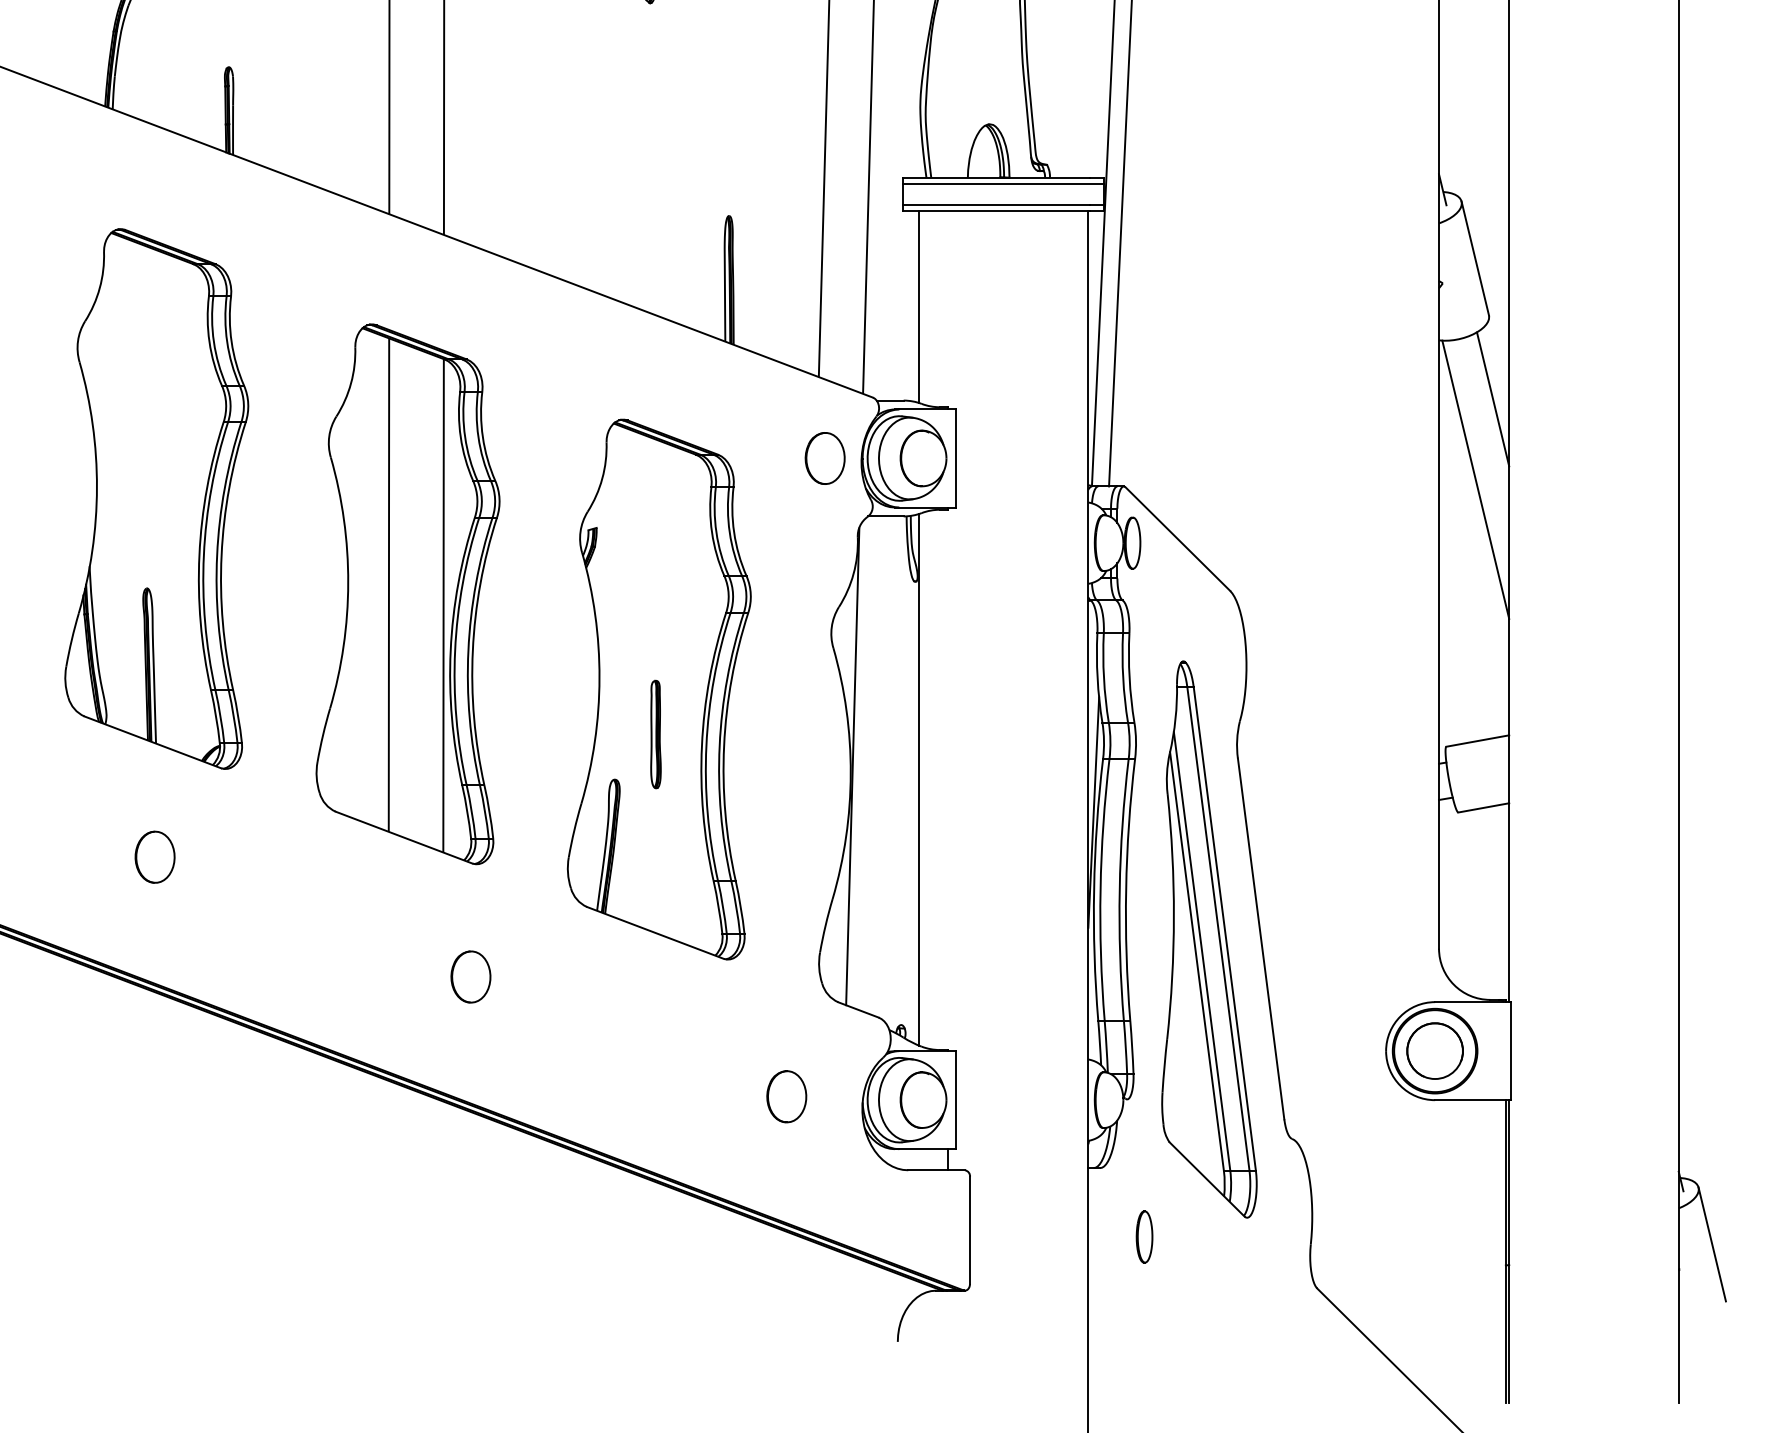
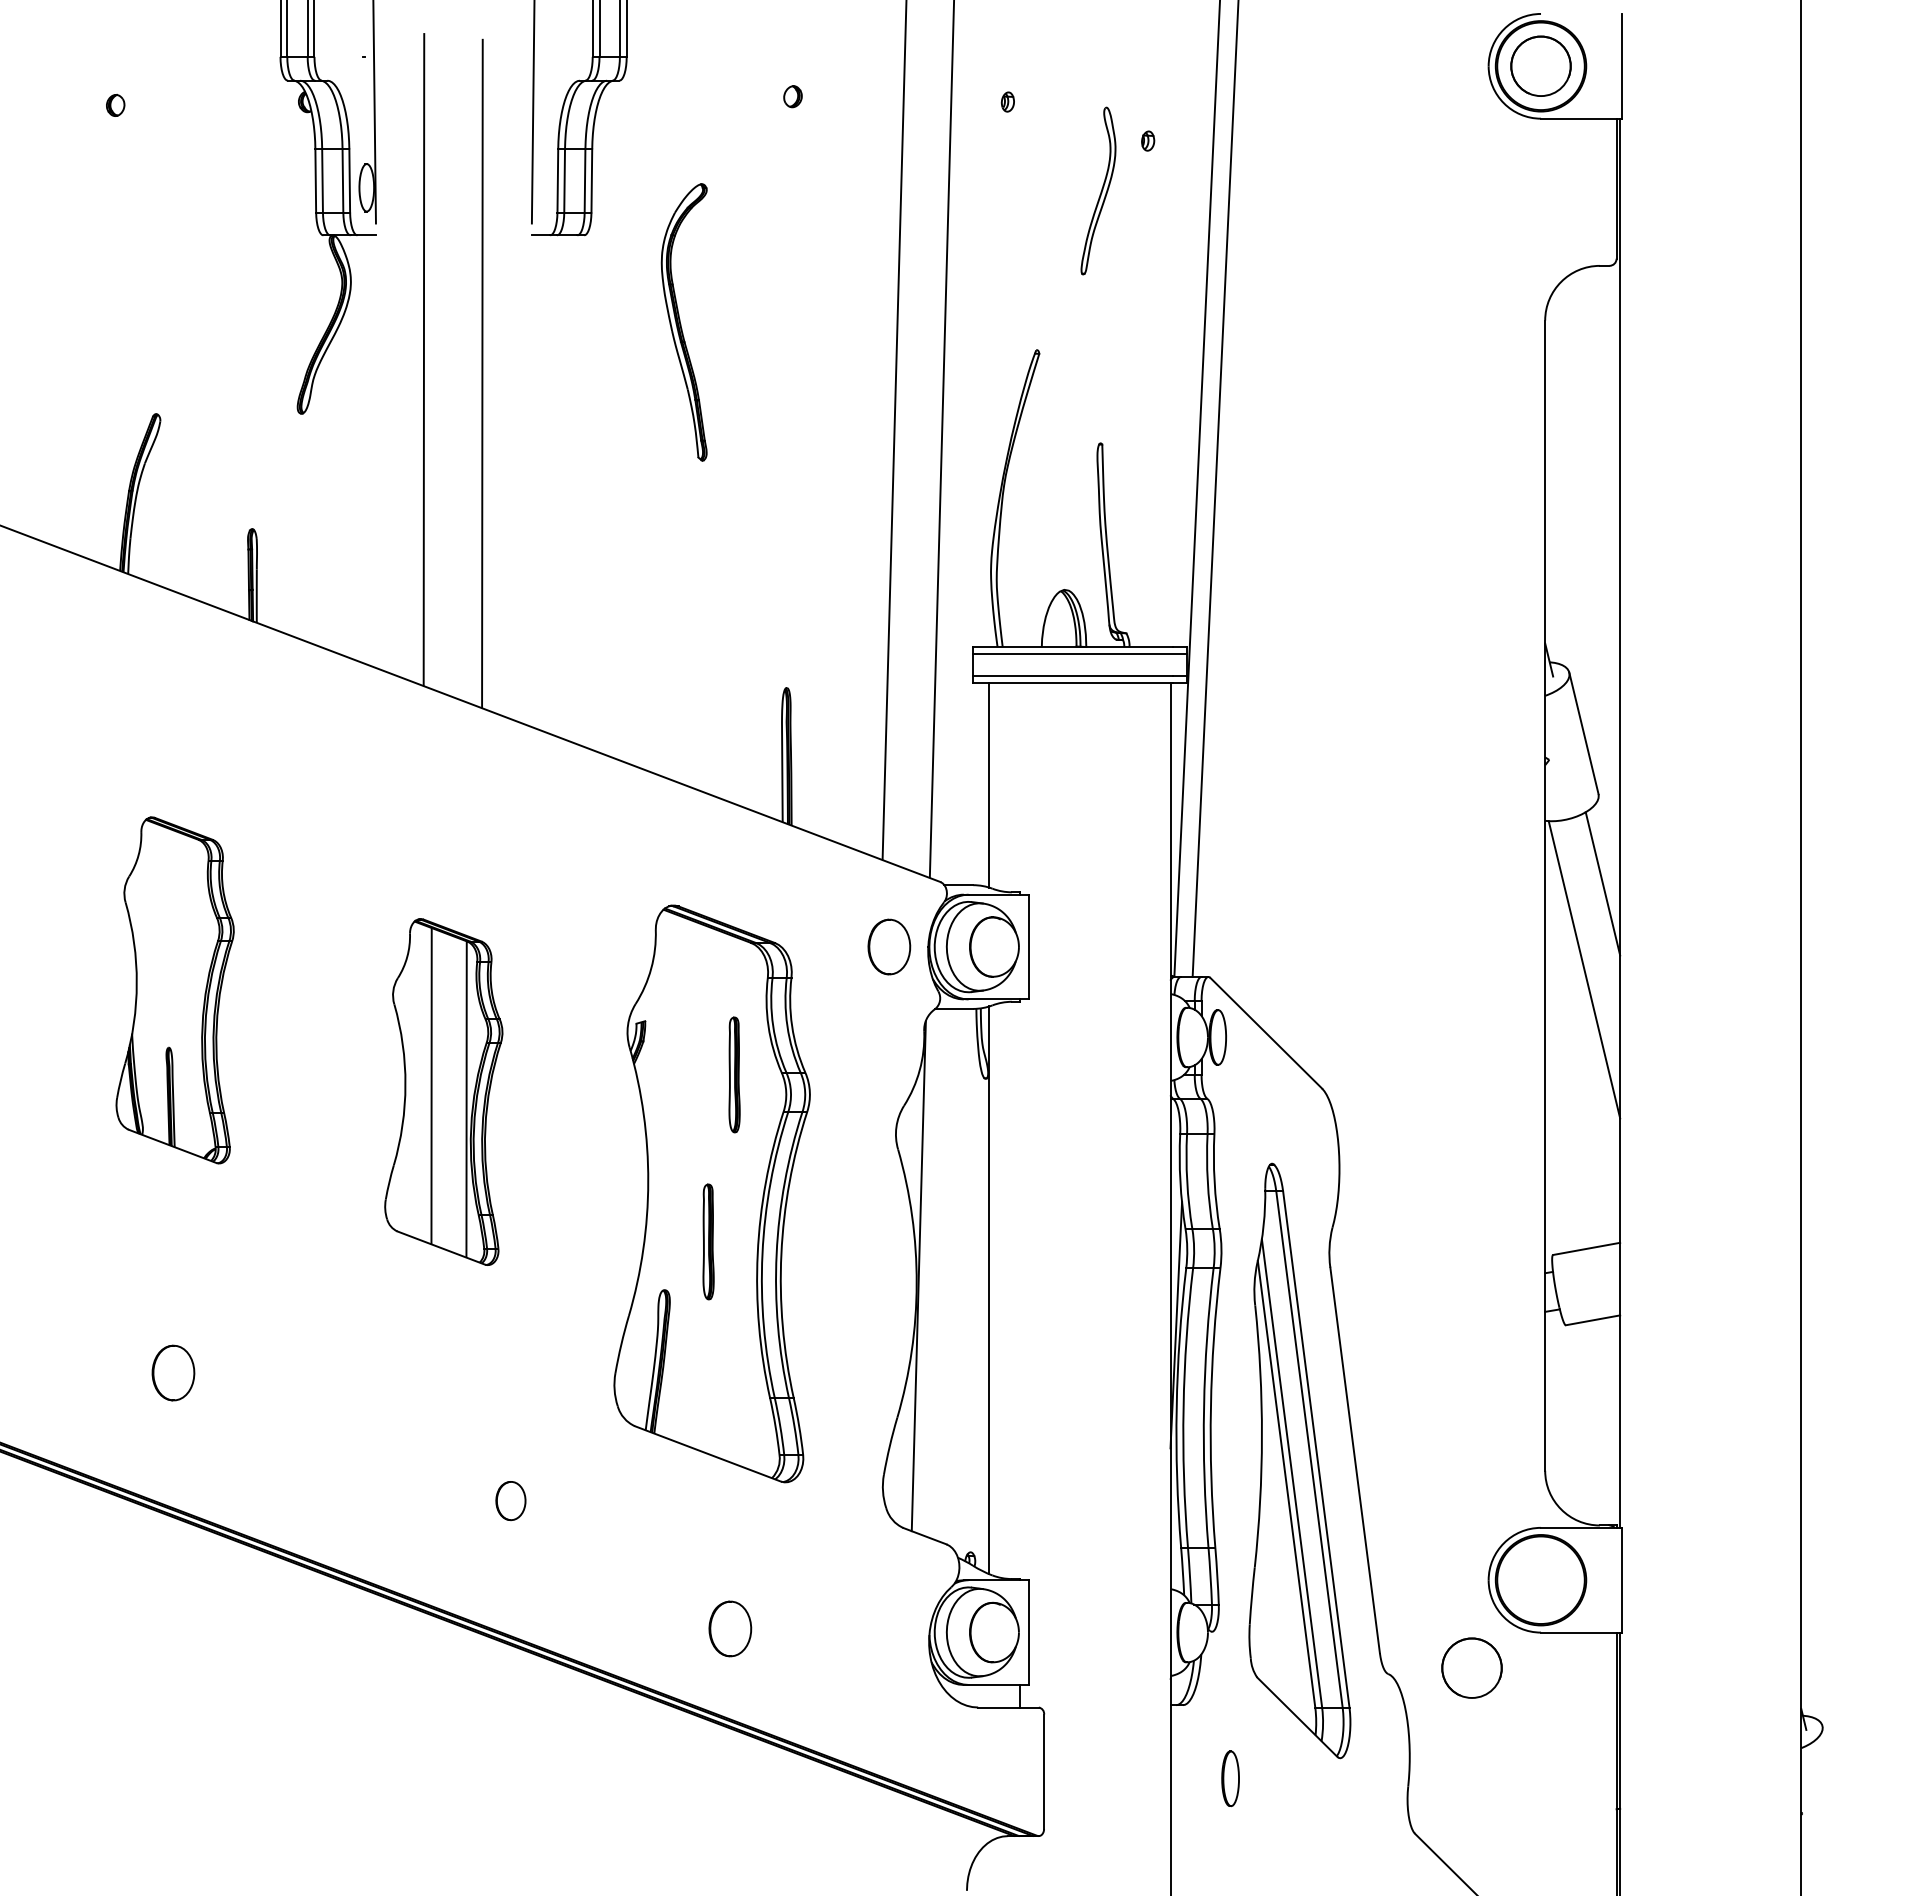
part: (156, 499) -> (174, 990), size x0.6
part: (680, 577) -> (734, 1074), added
part: (407, 593) -> (443, 1091), size x0.6
part: (470, 976) -> (510, 1500), size x0.7
circle: (1434, 1050) -> (1471, 1667), moved
part: (786, 1096) -> (730, 1628), moved
line: (1711, 1244) -> (1836, 1786), removed

